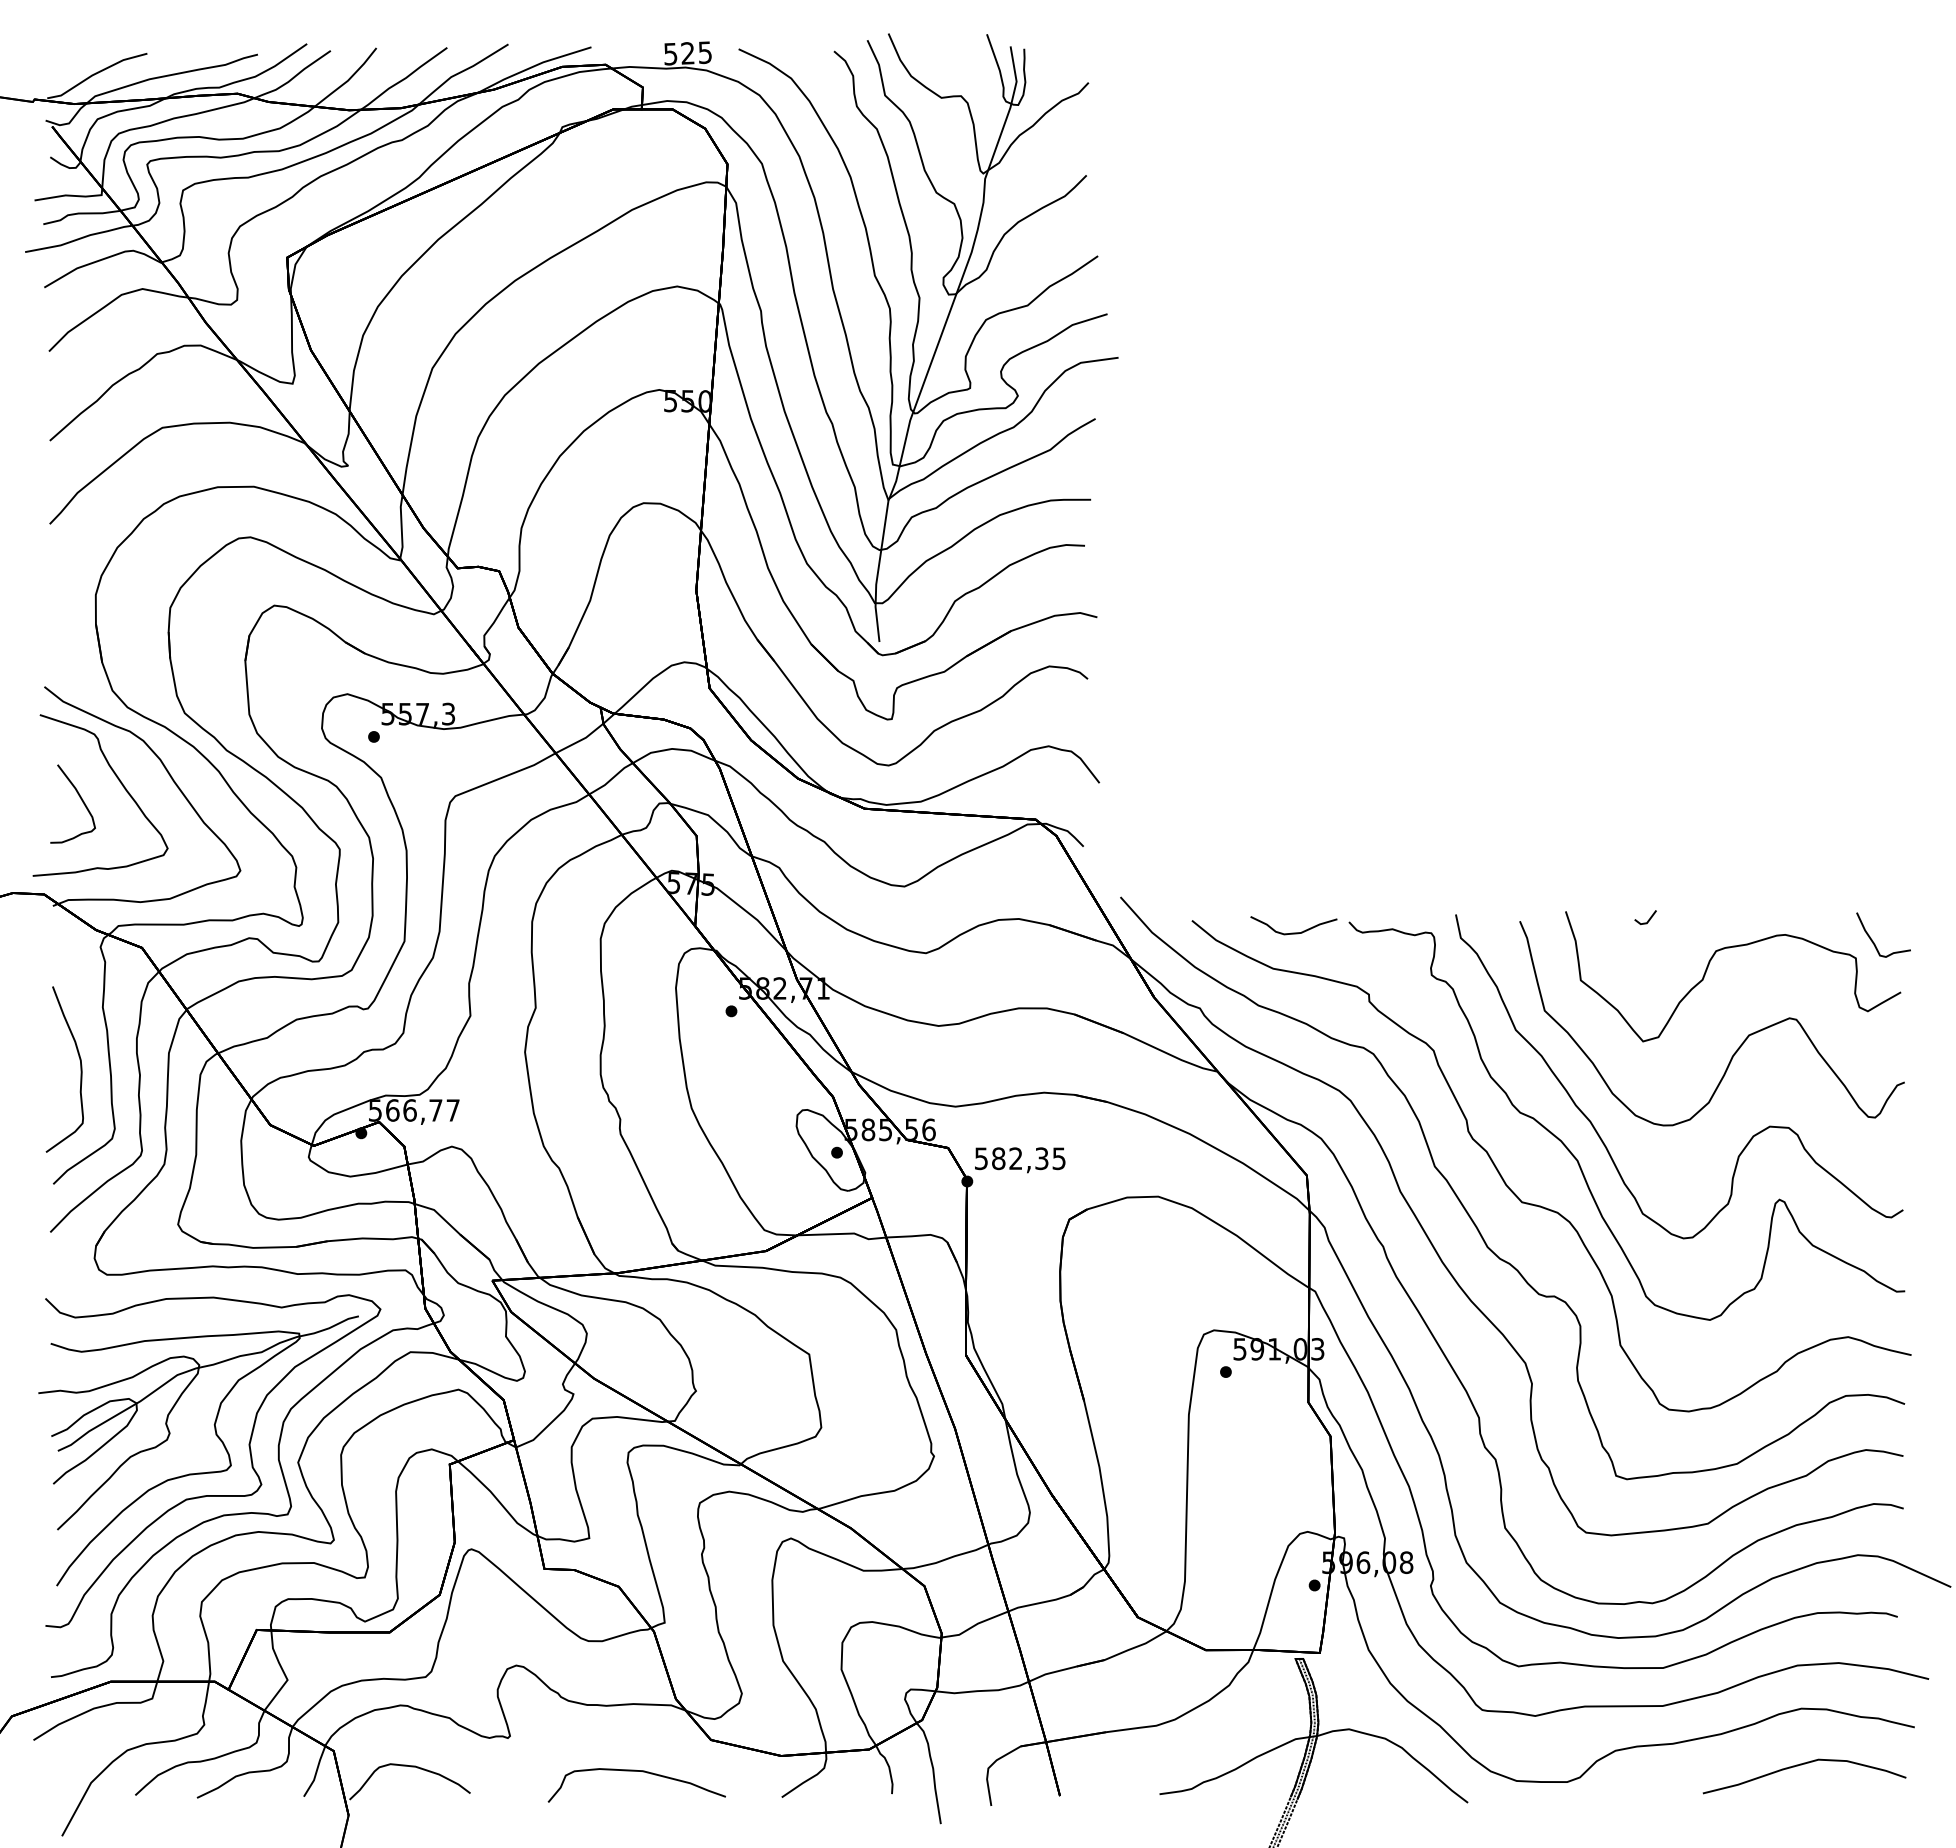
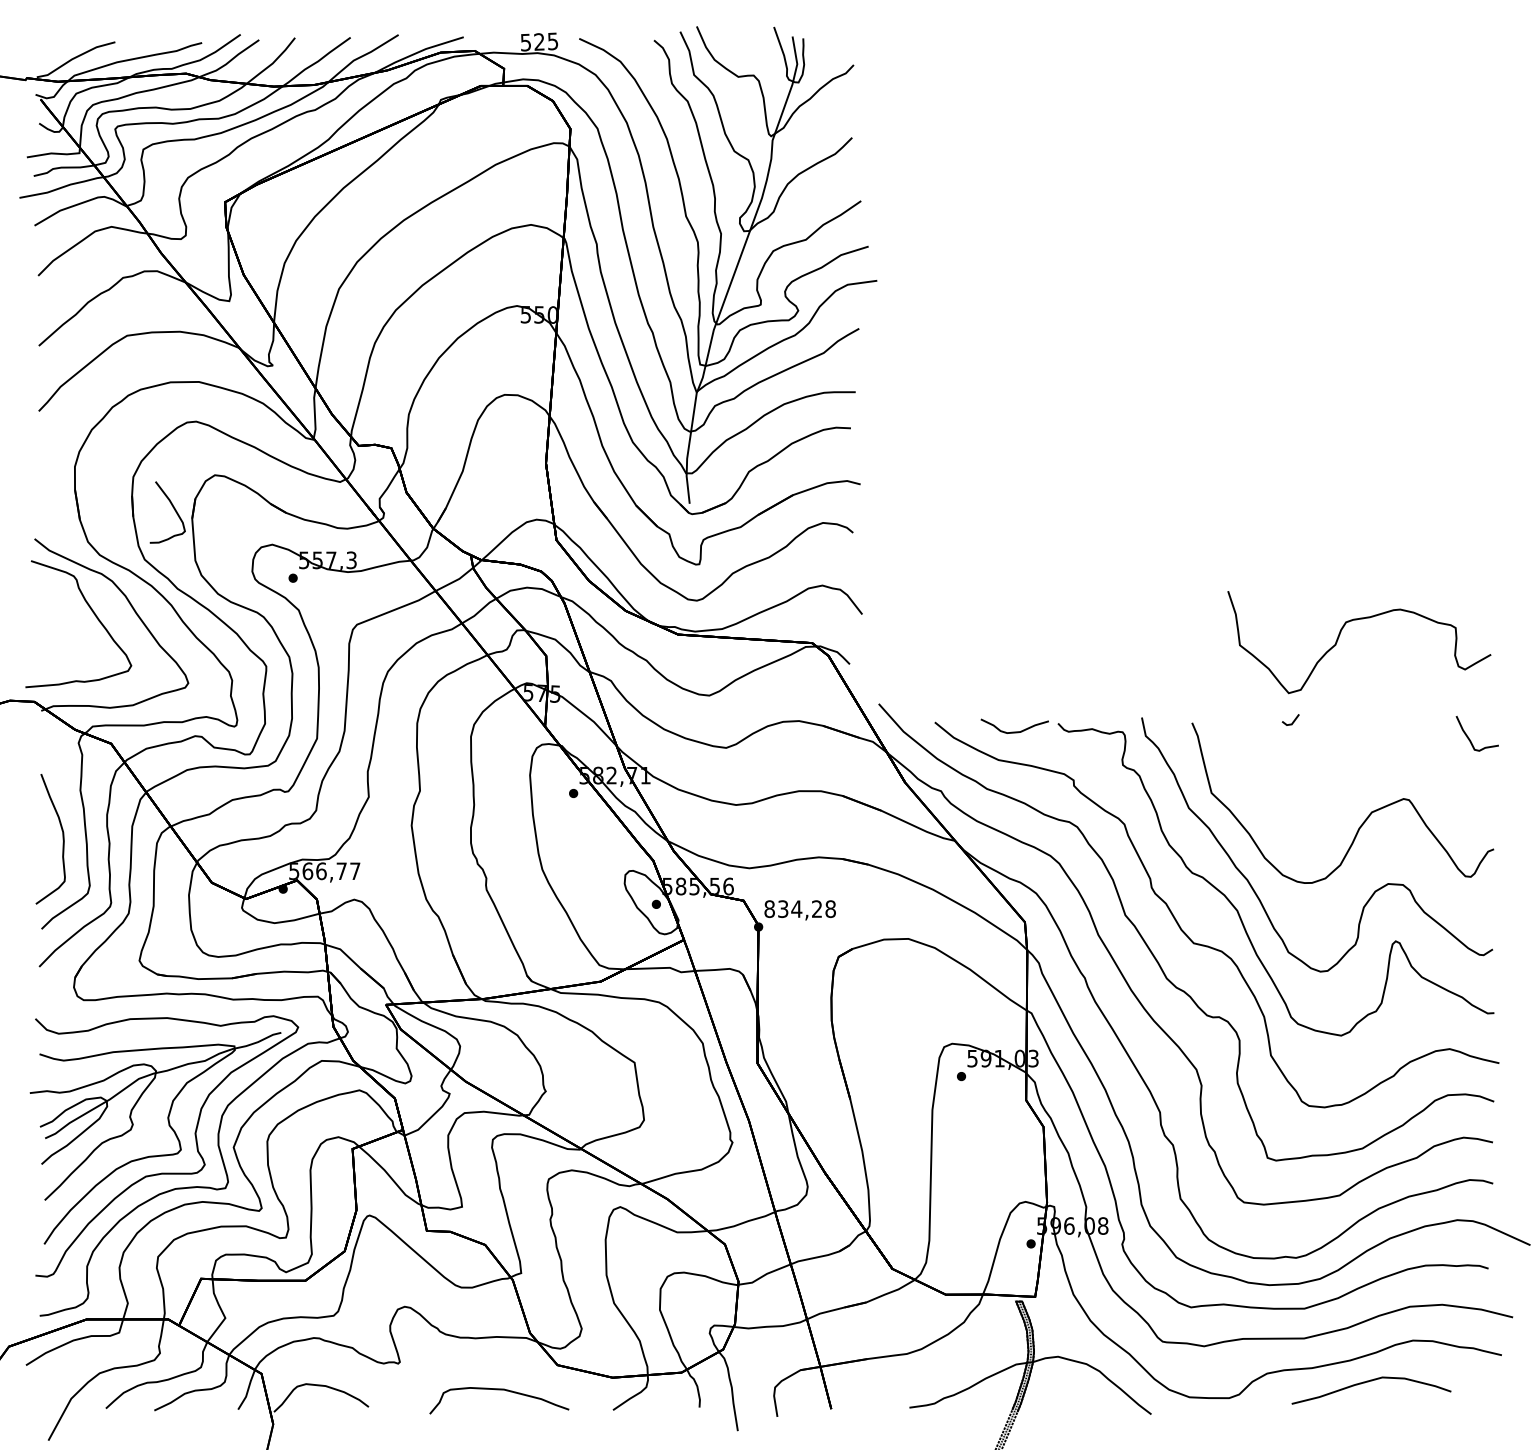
part: (80, 799) -> (173, 508), moved
part: (1709, 965) -> (1340, 633), moved
text: (1019, 1158) -> (799, 908), 582,35 -> 834,28
curve: (1801, 1765) -> (1369, 1382), moved

